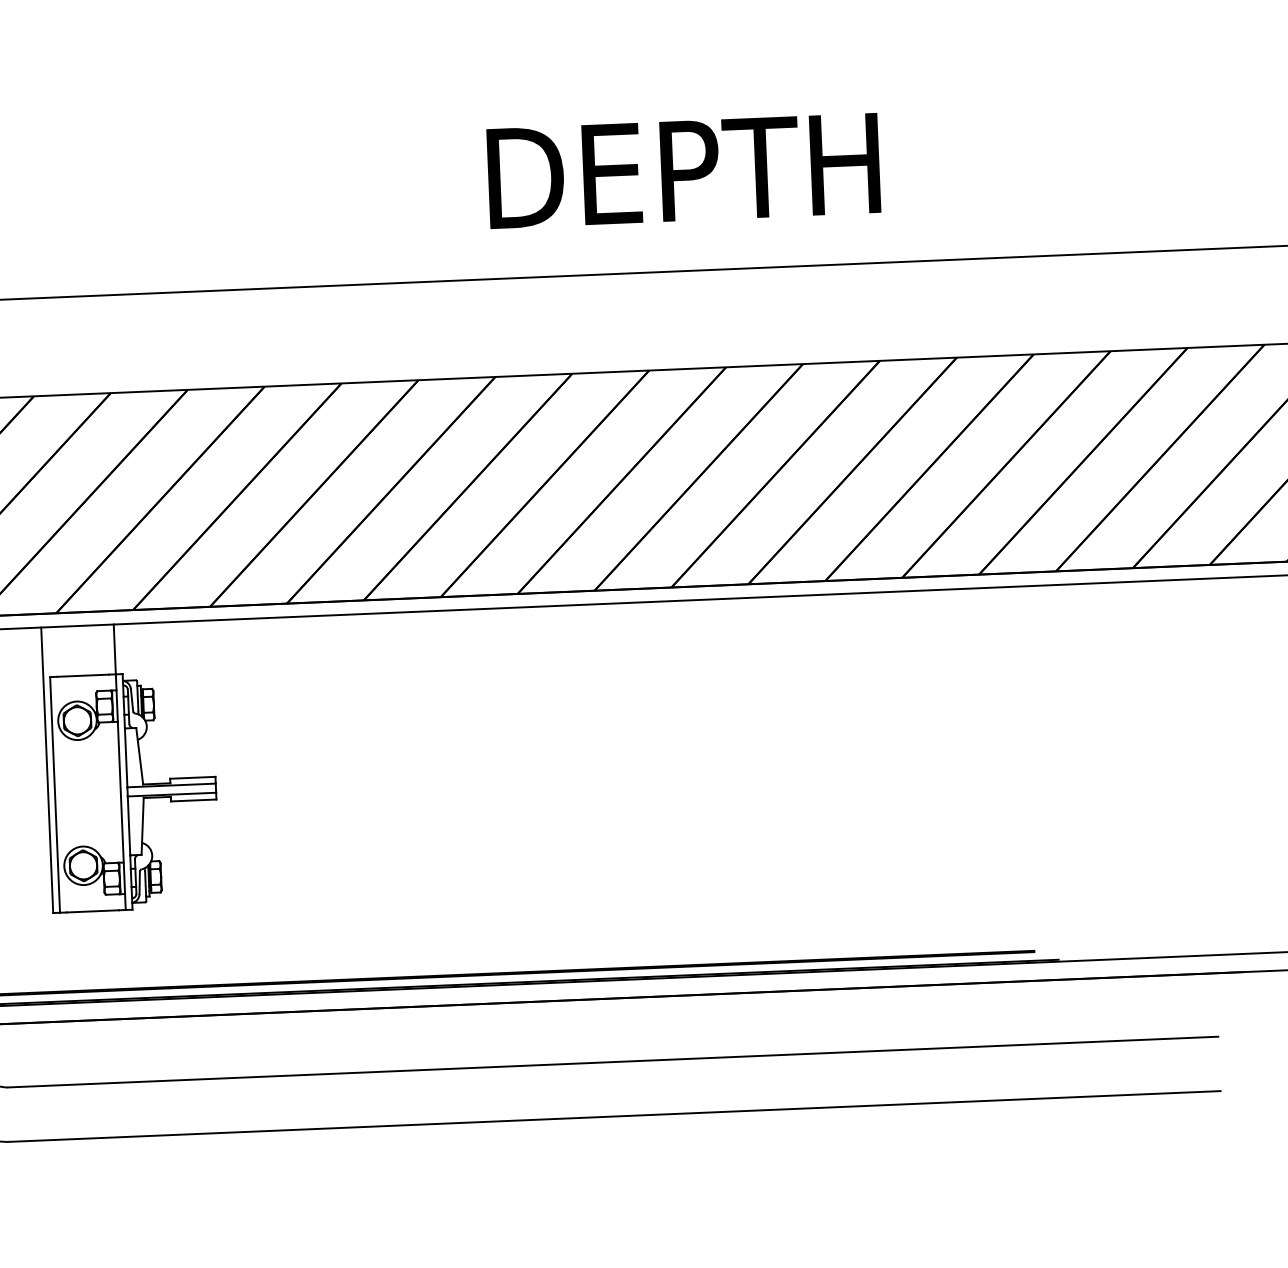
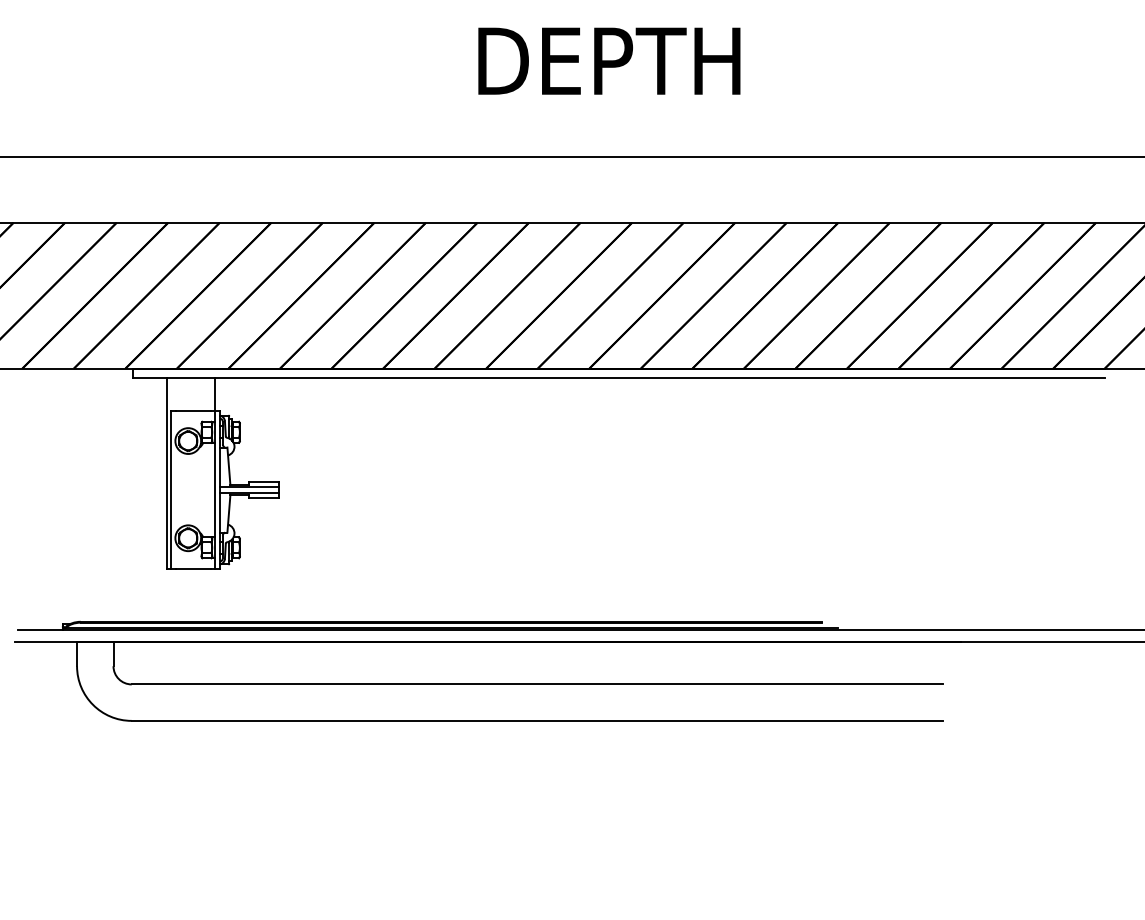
text: (683, 169) -> (609, 60), moved

